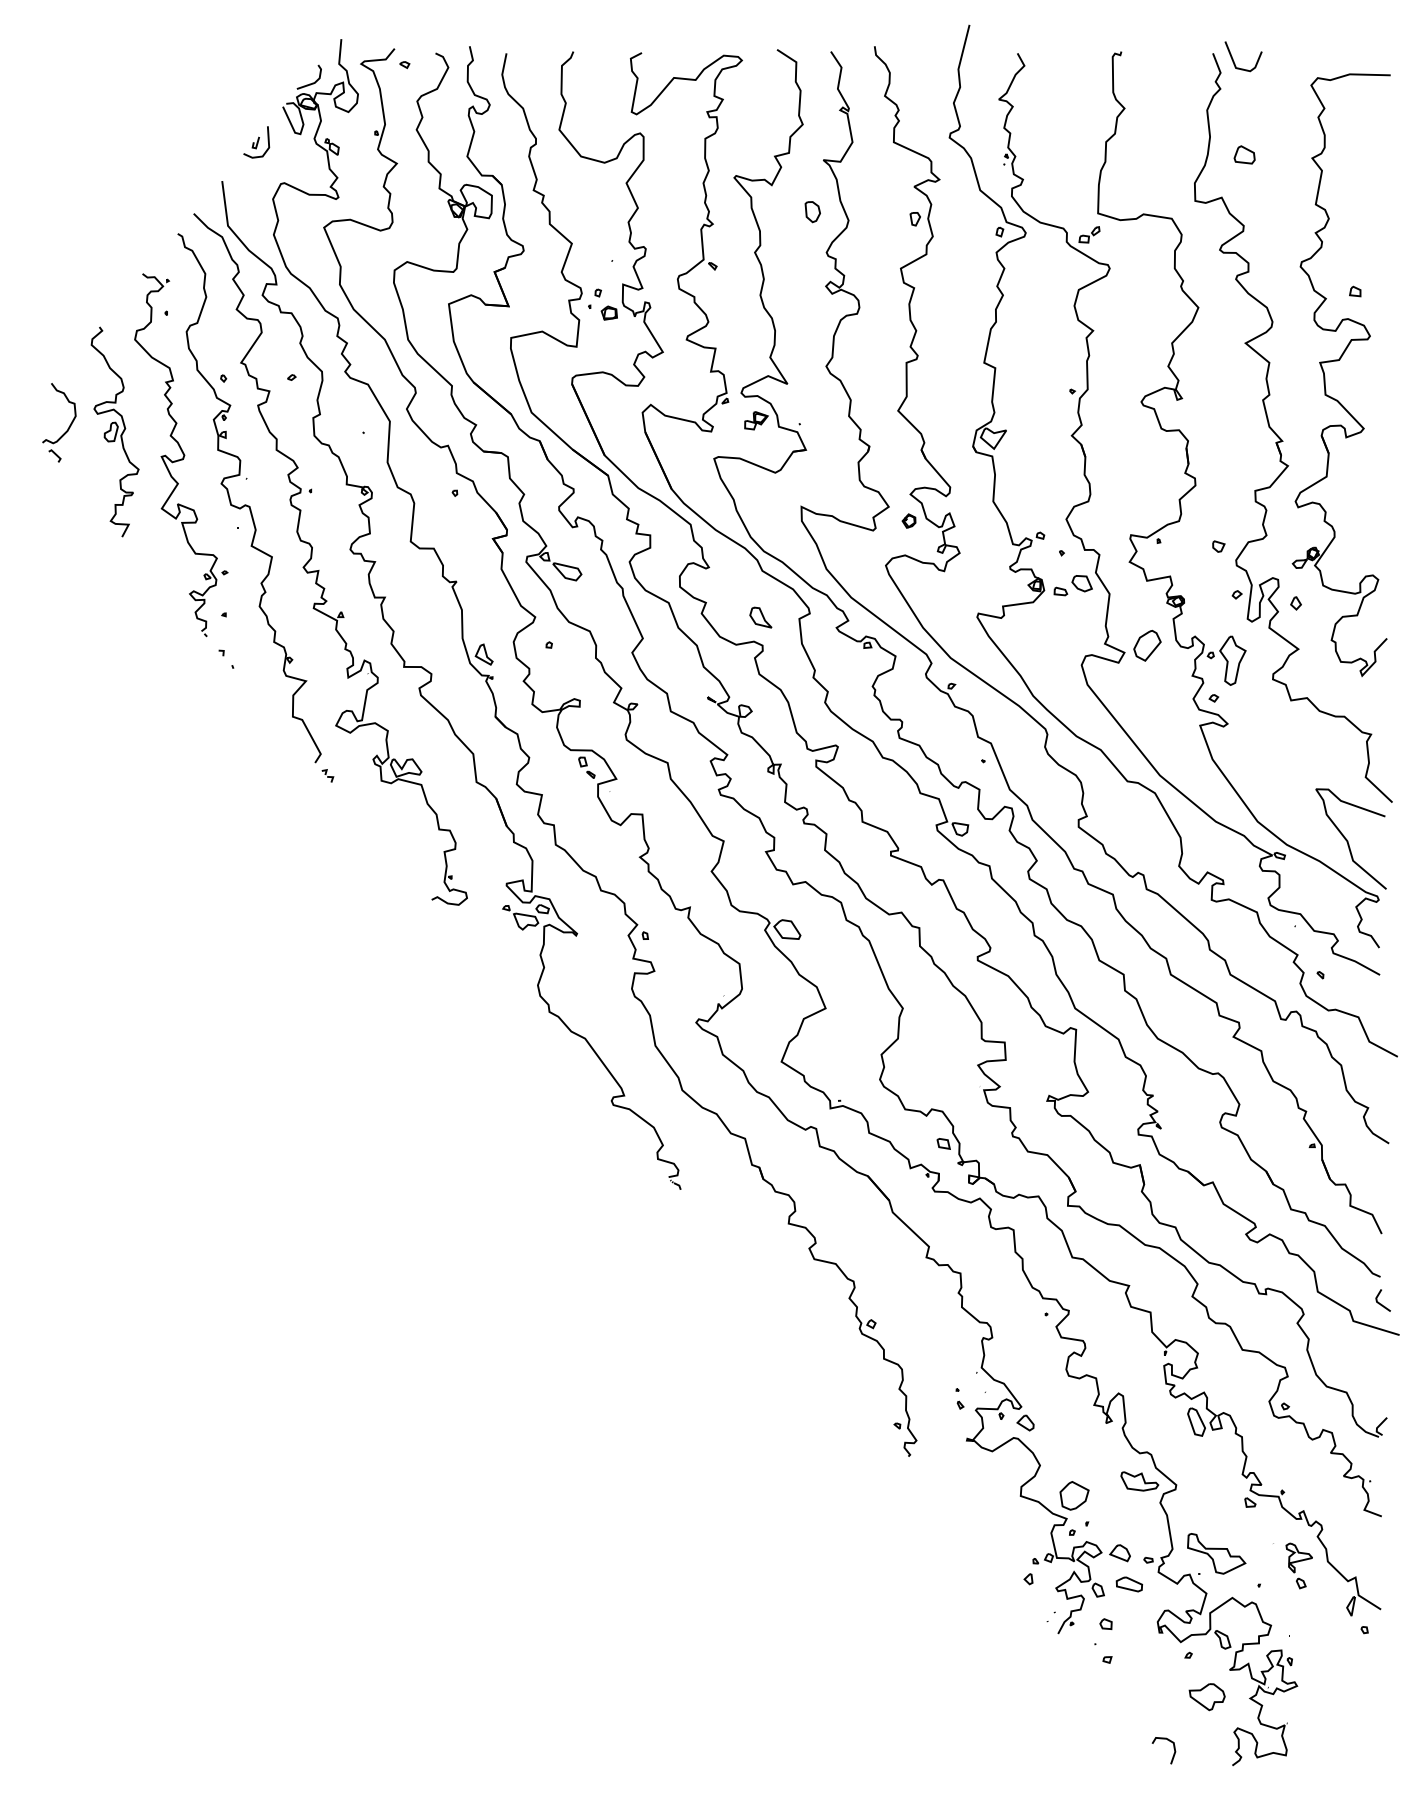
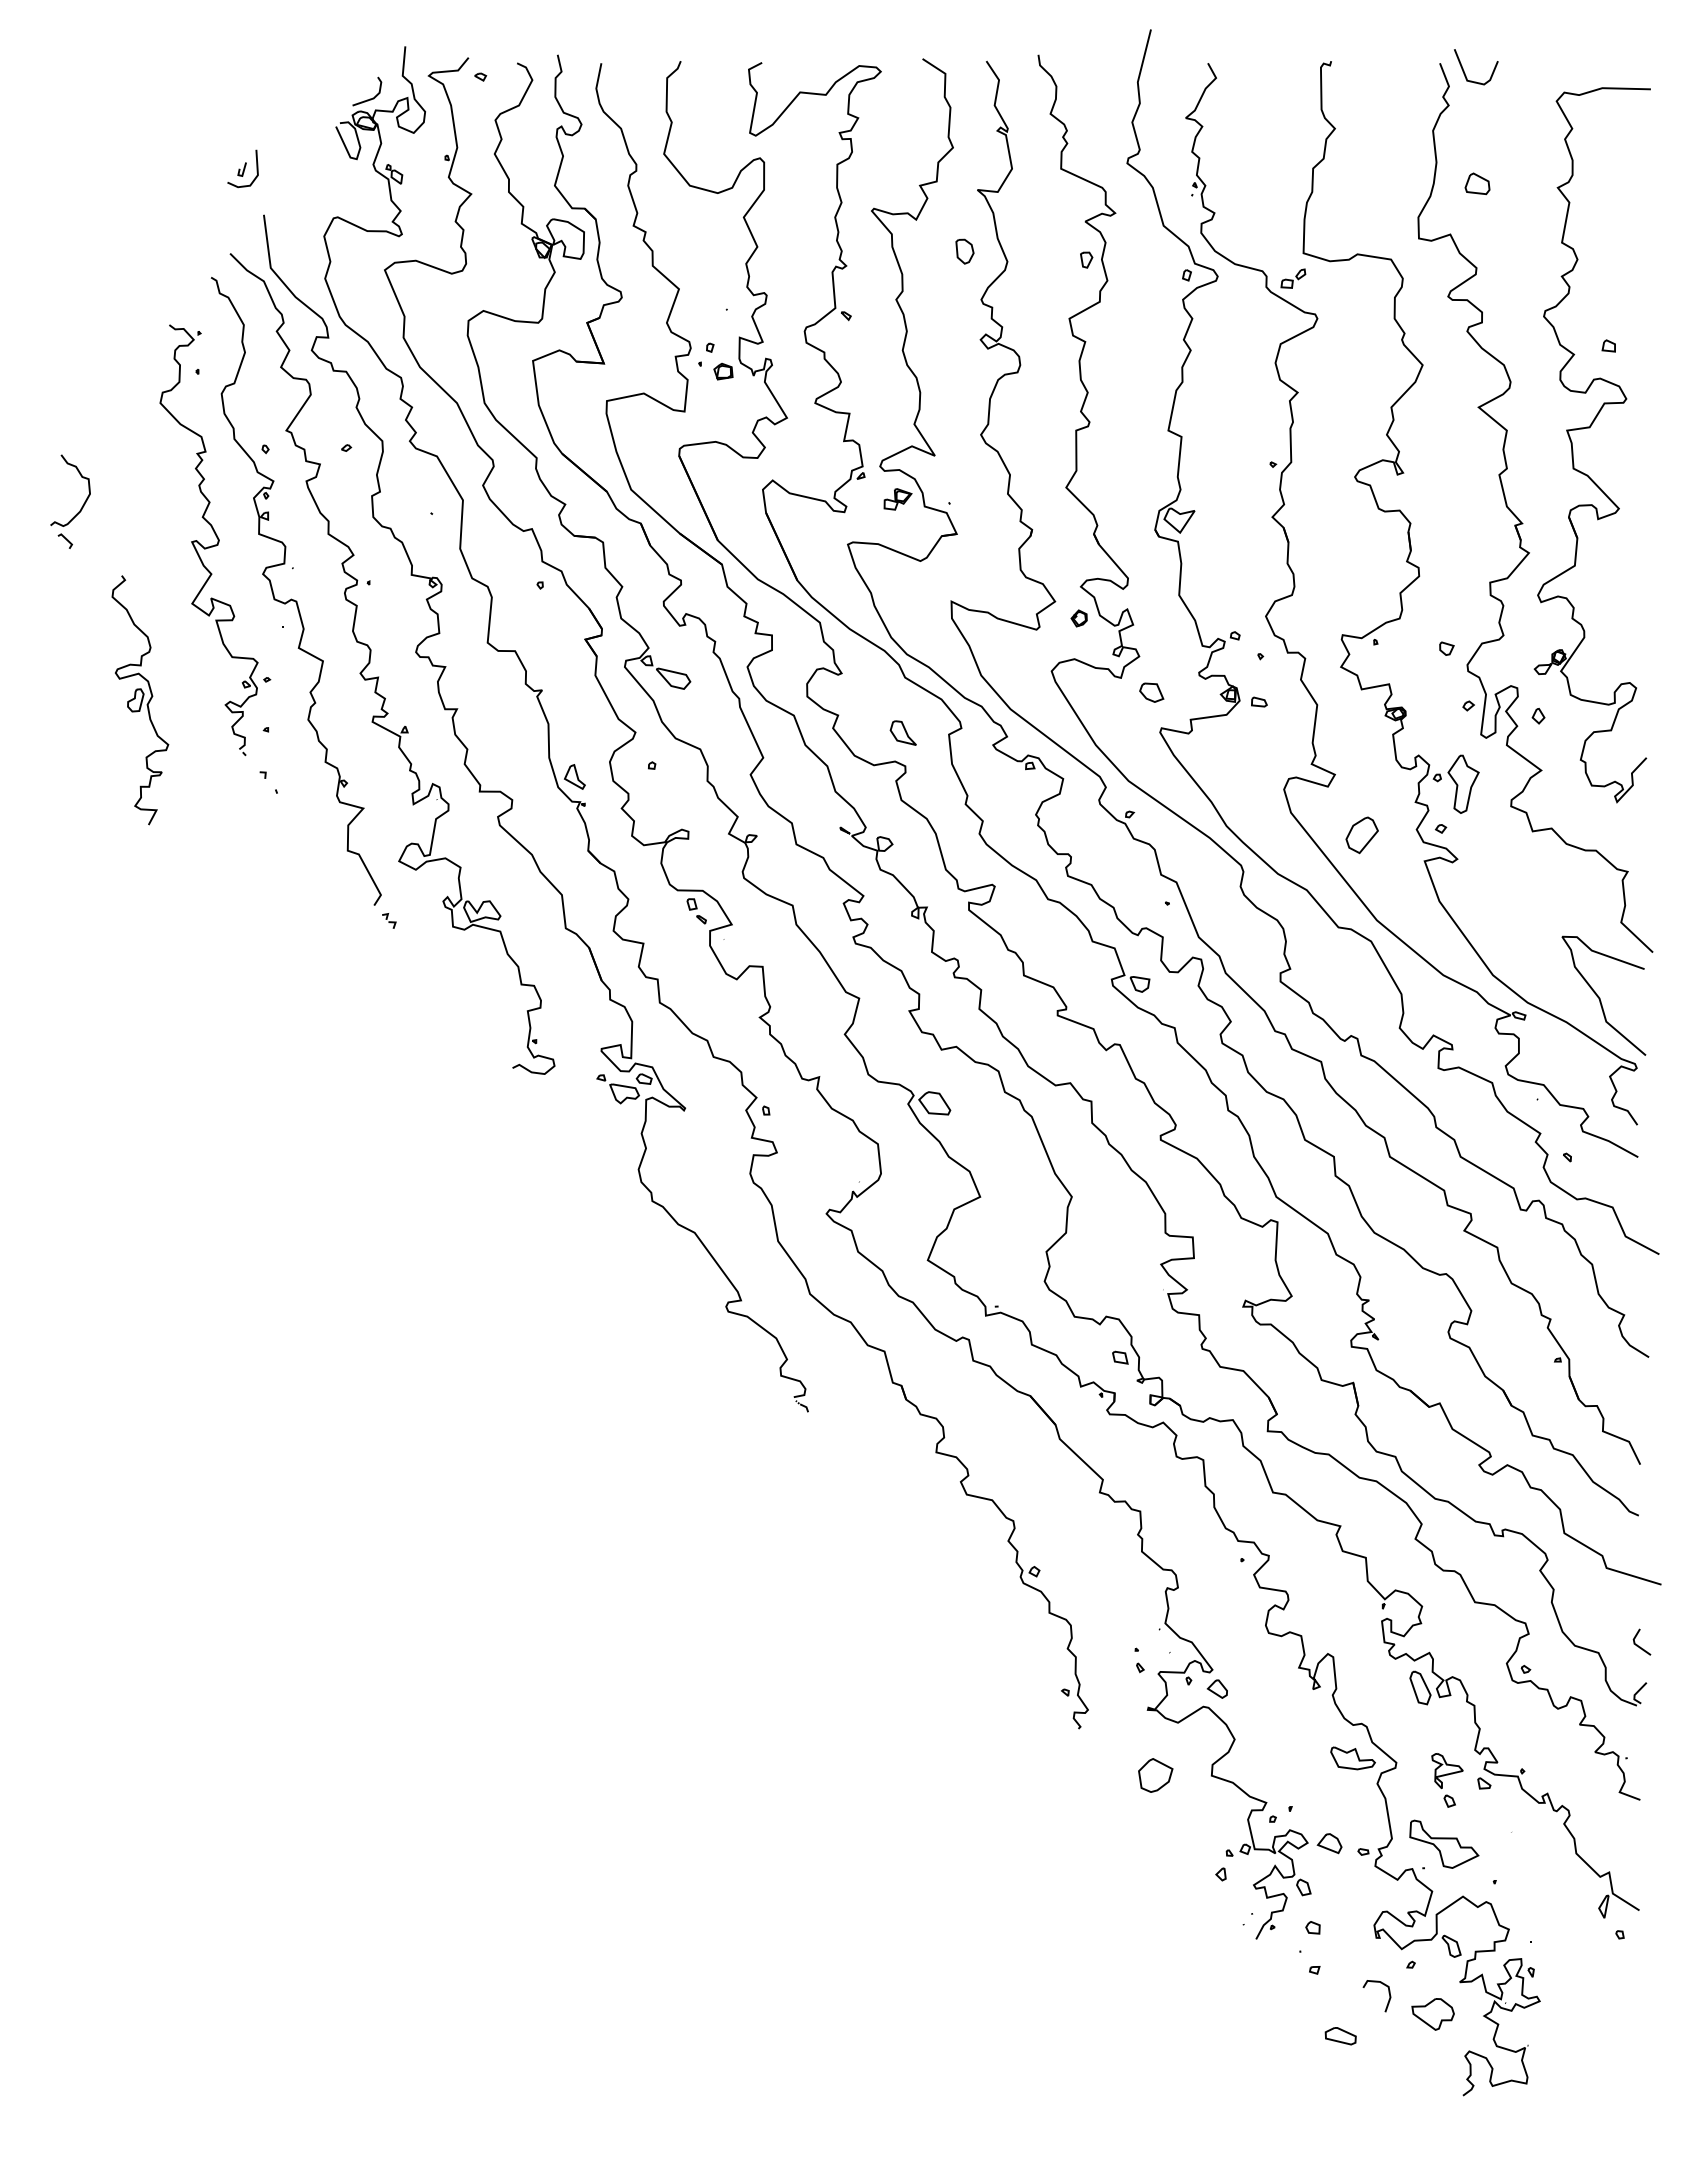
part: (256, 142) -> (242, 169), moved
part: (114, 431) -> (139, 699), moved
part: (1081, 583) -> (1150, 692), moved
part: (1147, 645) -> (1362, 834), moved
line: (1381, 1303) -> (1639, 1645), moved
part: (1074, 1495) -> (1155, 1775), moved
part: (1298, 1565) -> (1446, 1779), moved
part: (1128, 1584) -> (1339, 2036), moved
curve: (1173, 1748) -> (1388, 1993), moved

